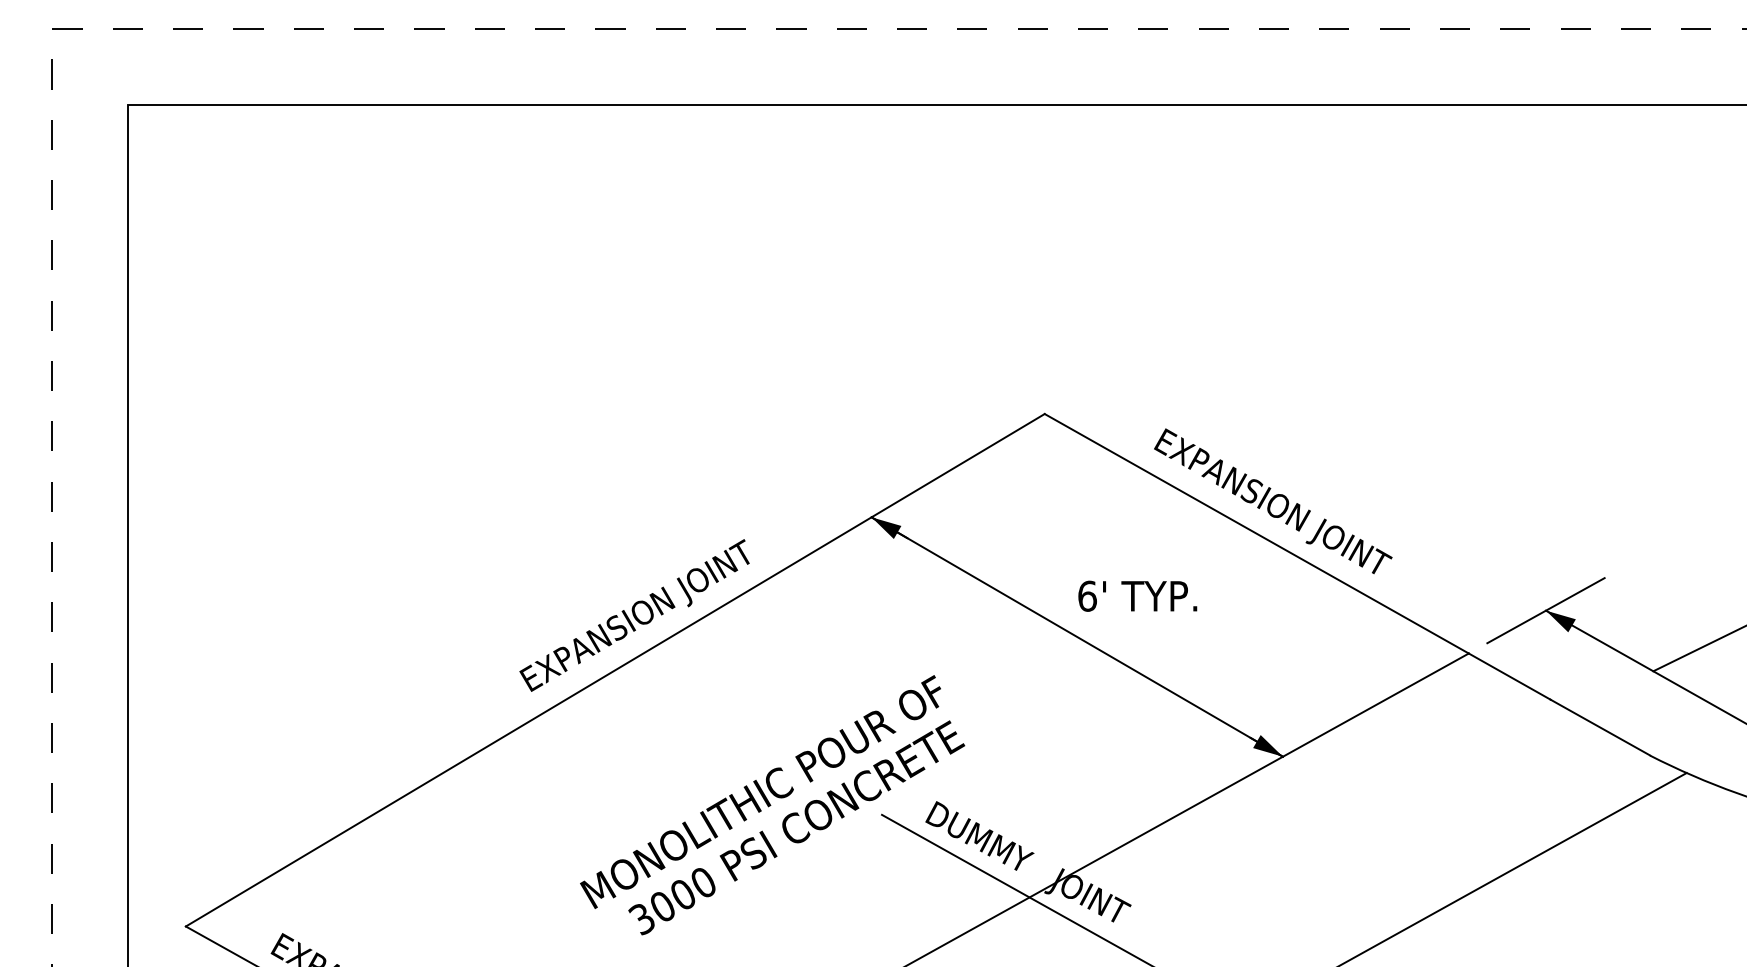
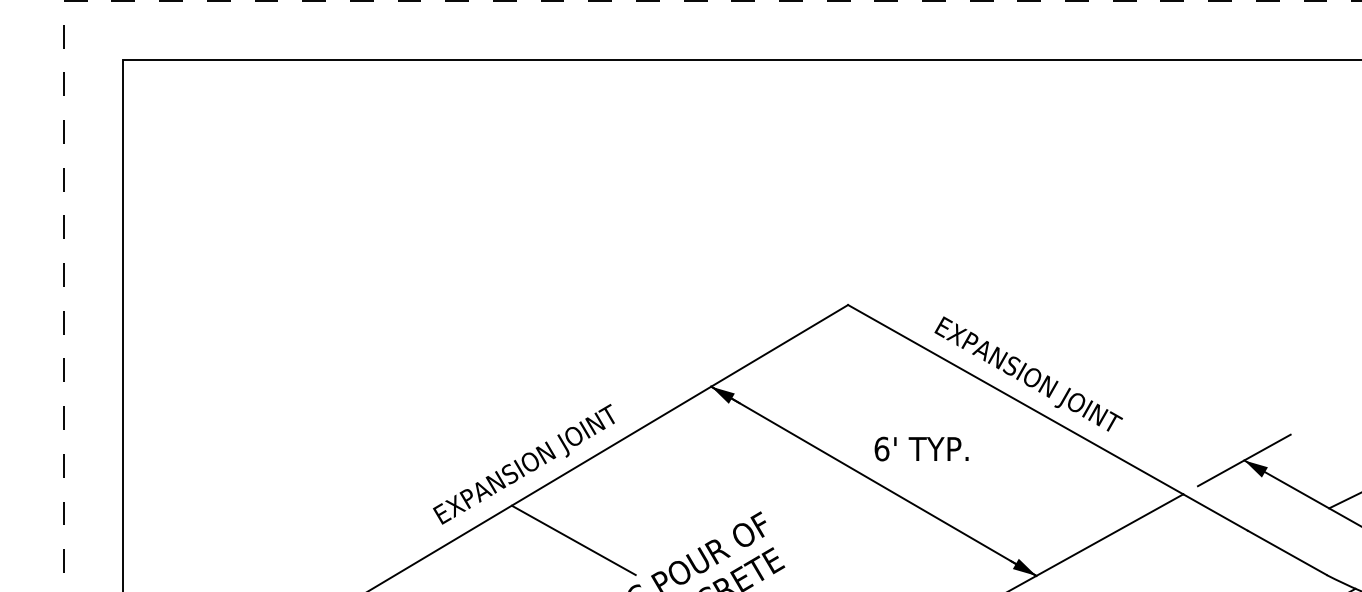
line: (697, 711) -> (573, 540), added

